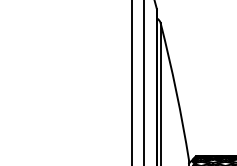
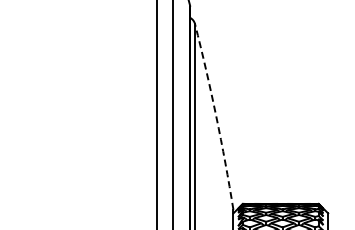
arc: (176, 91) -> (216, 116), solid -> dashed

